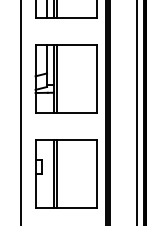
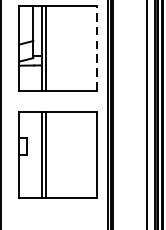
line: (97, 79) -> (96, 48), solid -> dashed
part: (66, 173) -> (57, 154), moved

